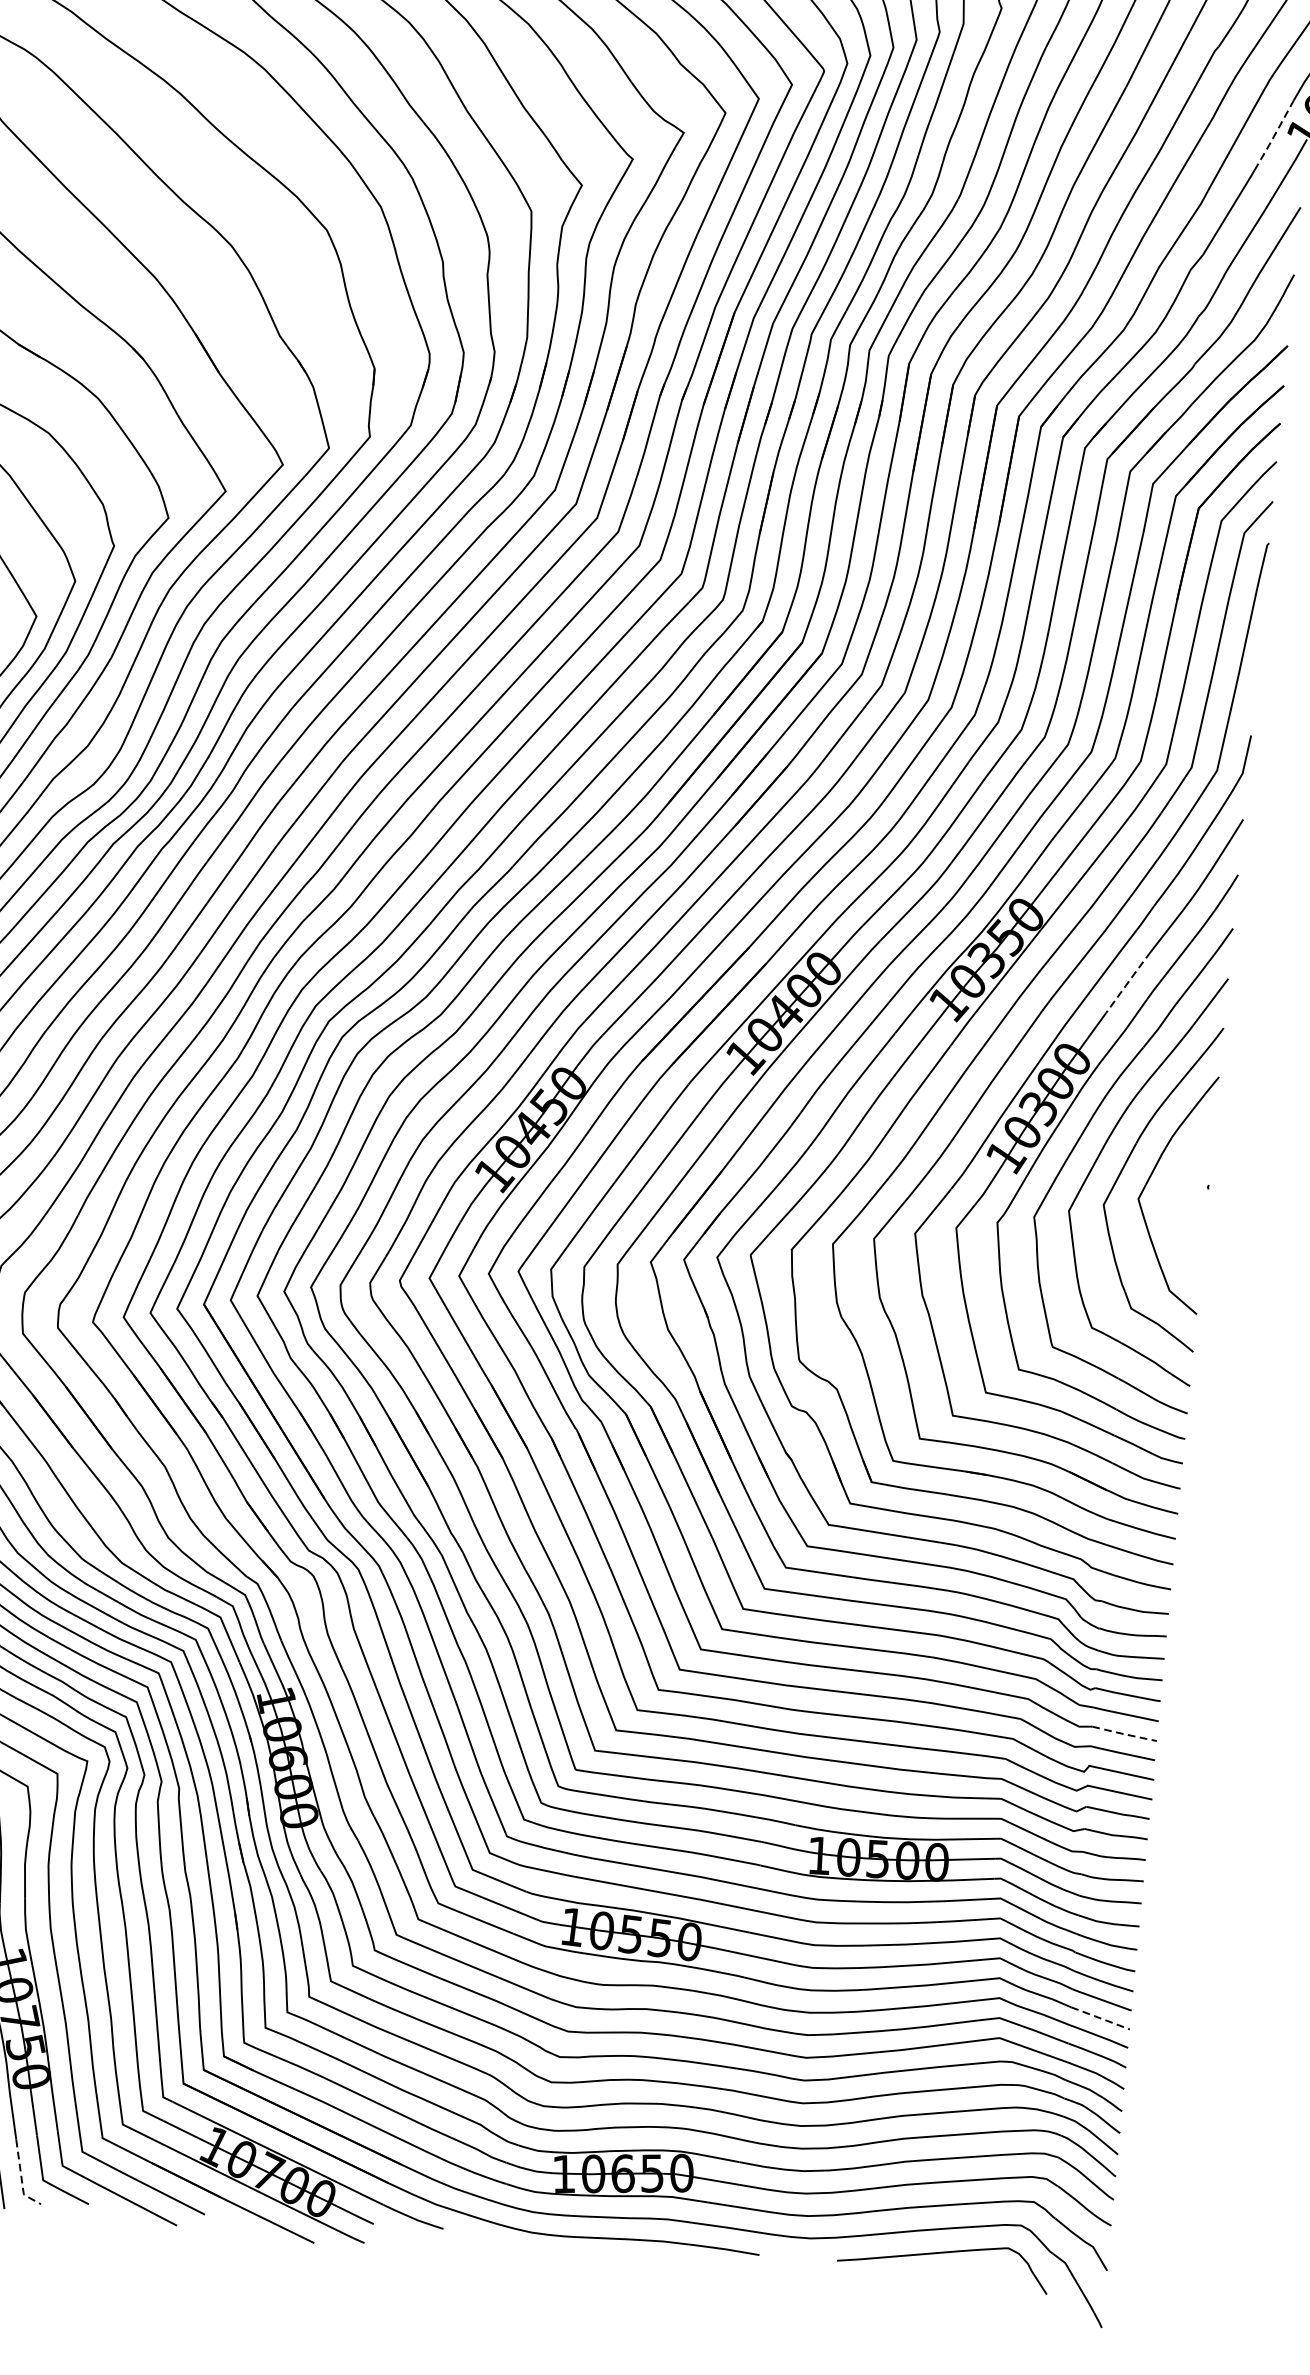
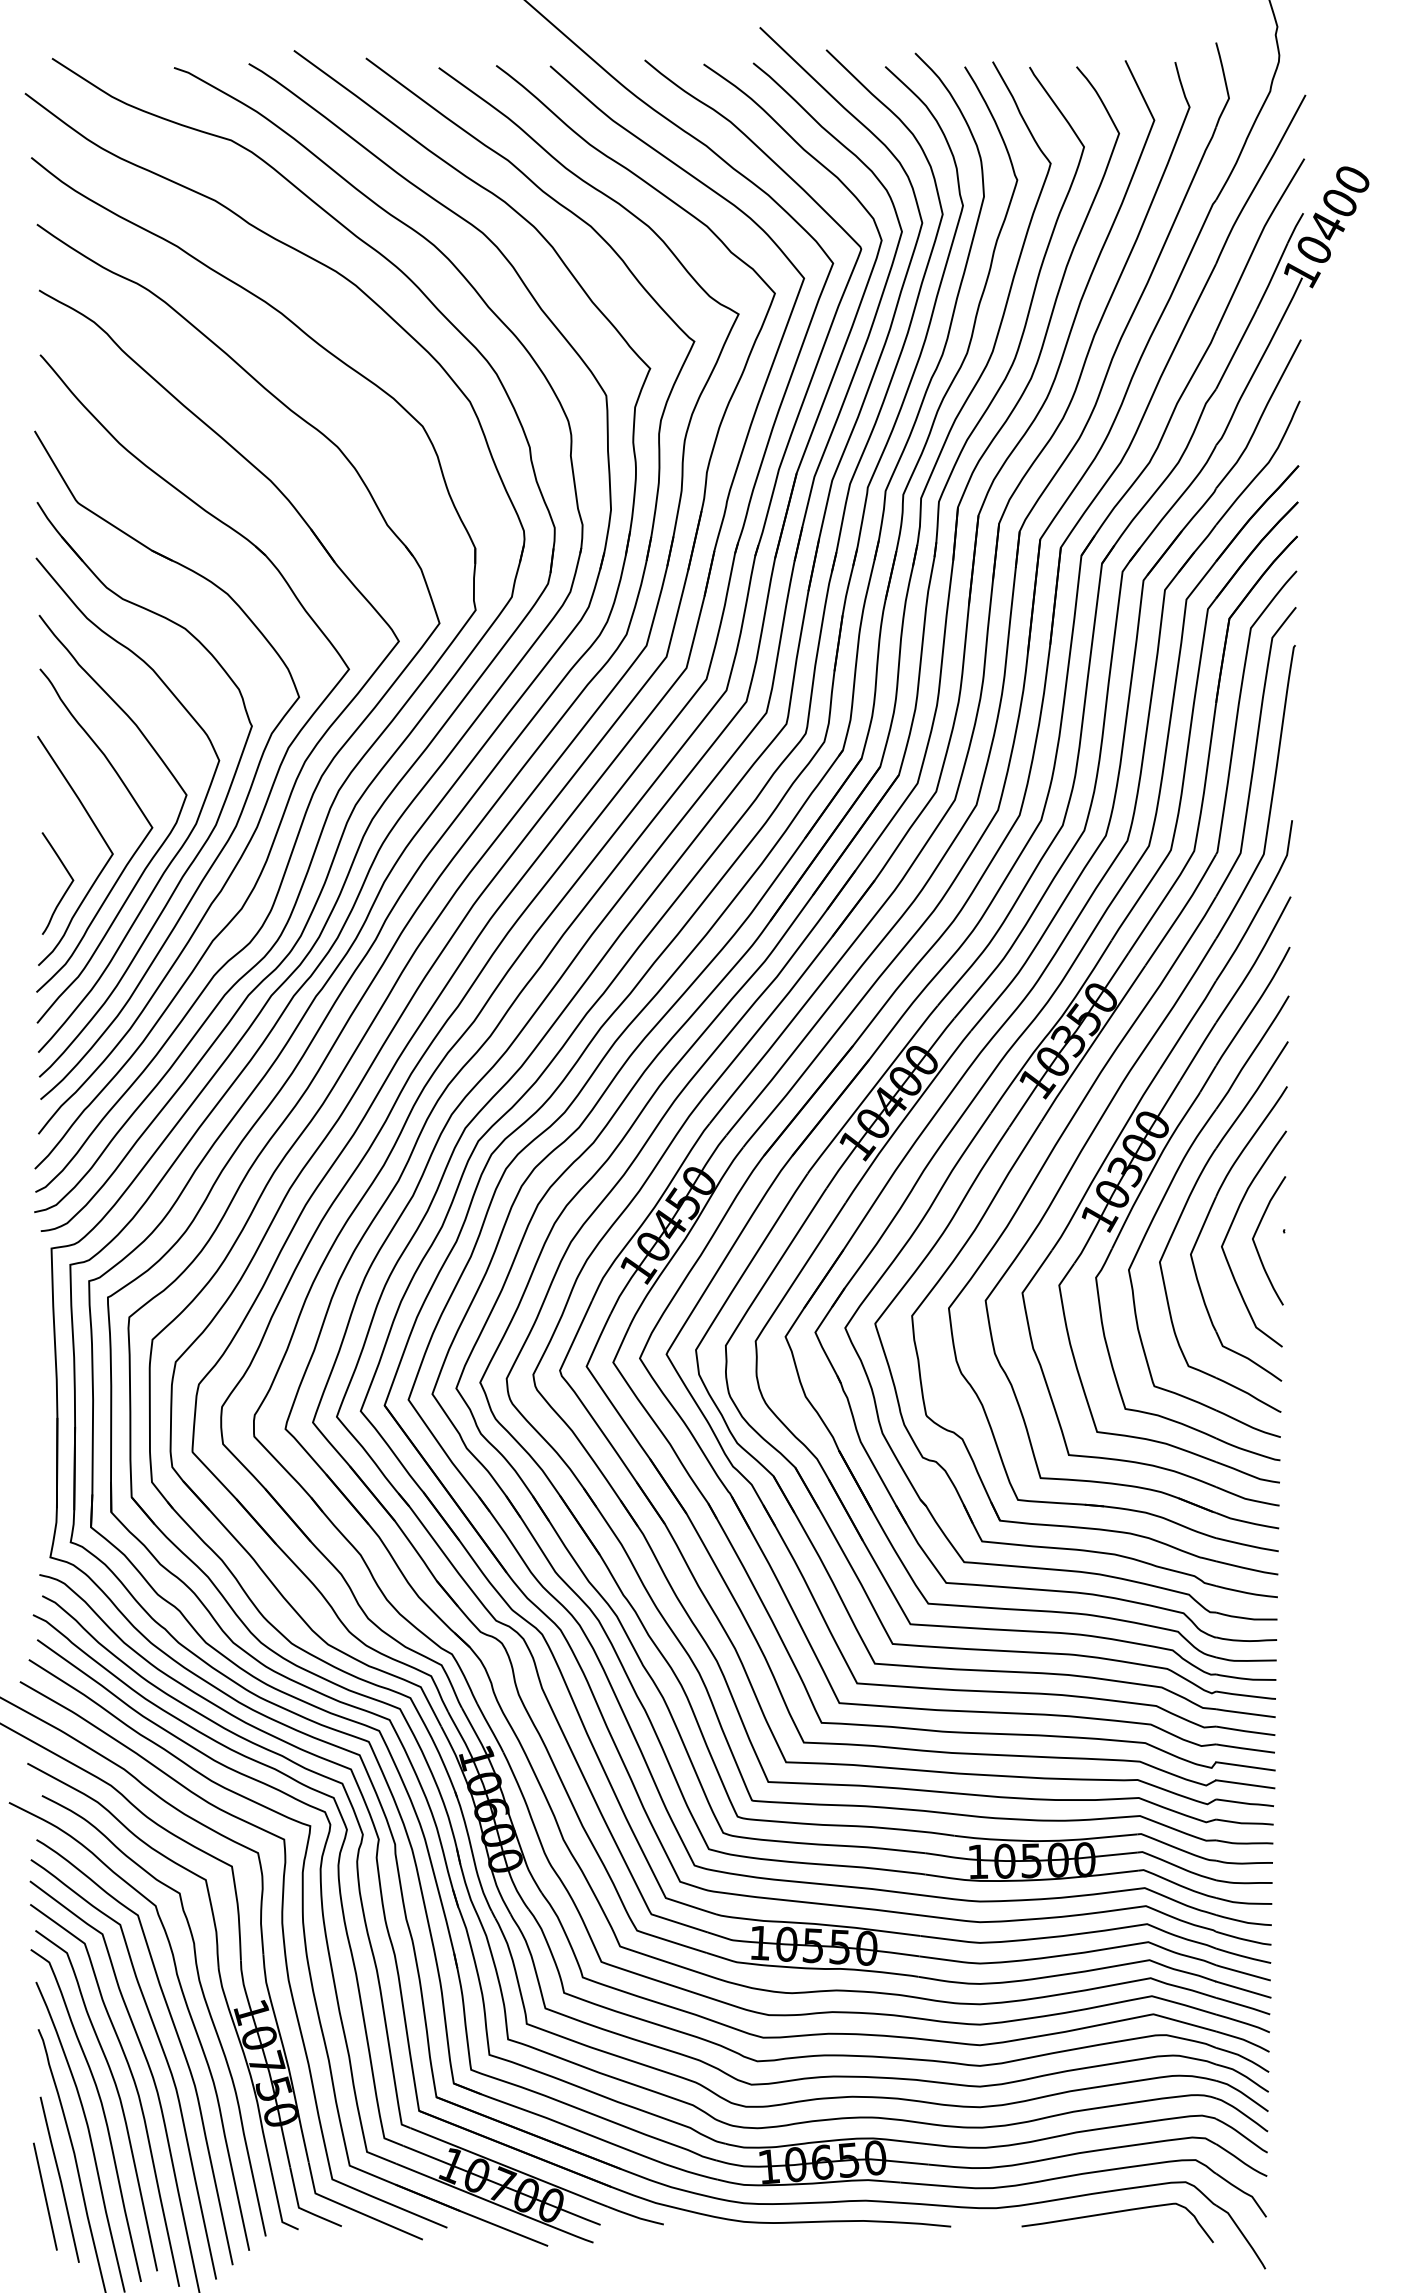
line: (1274, 136) -> (1272, 277), dashed -> solid
line: (1128, 982) -> (1198, 1051), dashed -> solid
curve: (1176, 1200) -> (1256, 1245), added
line: (1124, 1734) -> (1245, 1731), dashed -> solid
line: (1100, 2018) -> (1243, 1989), dashed -> solid
line: (21, 2177) -> (279, 2206), dashed -> solid

